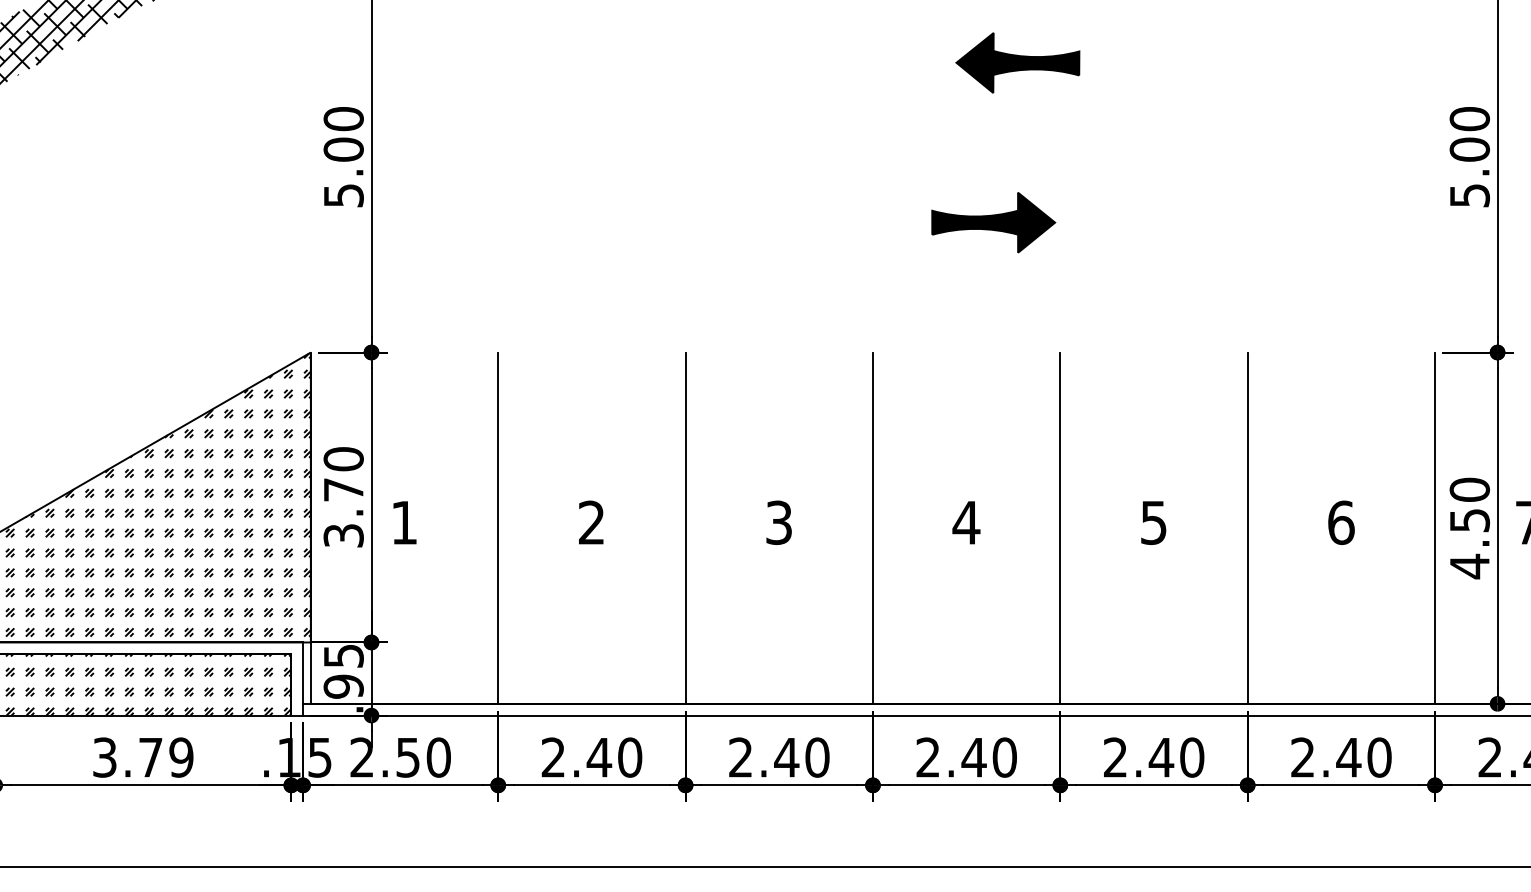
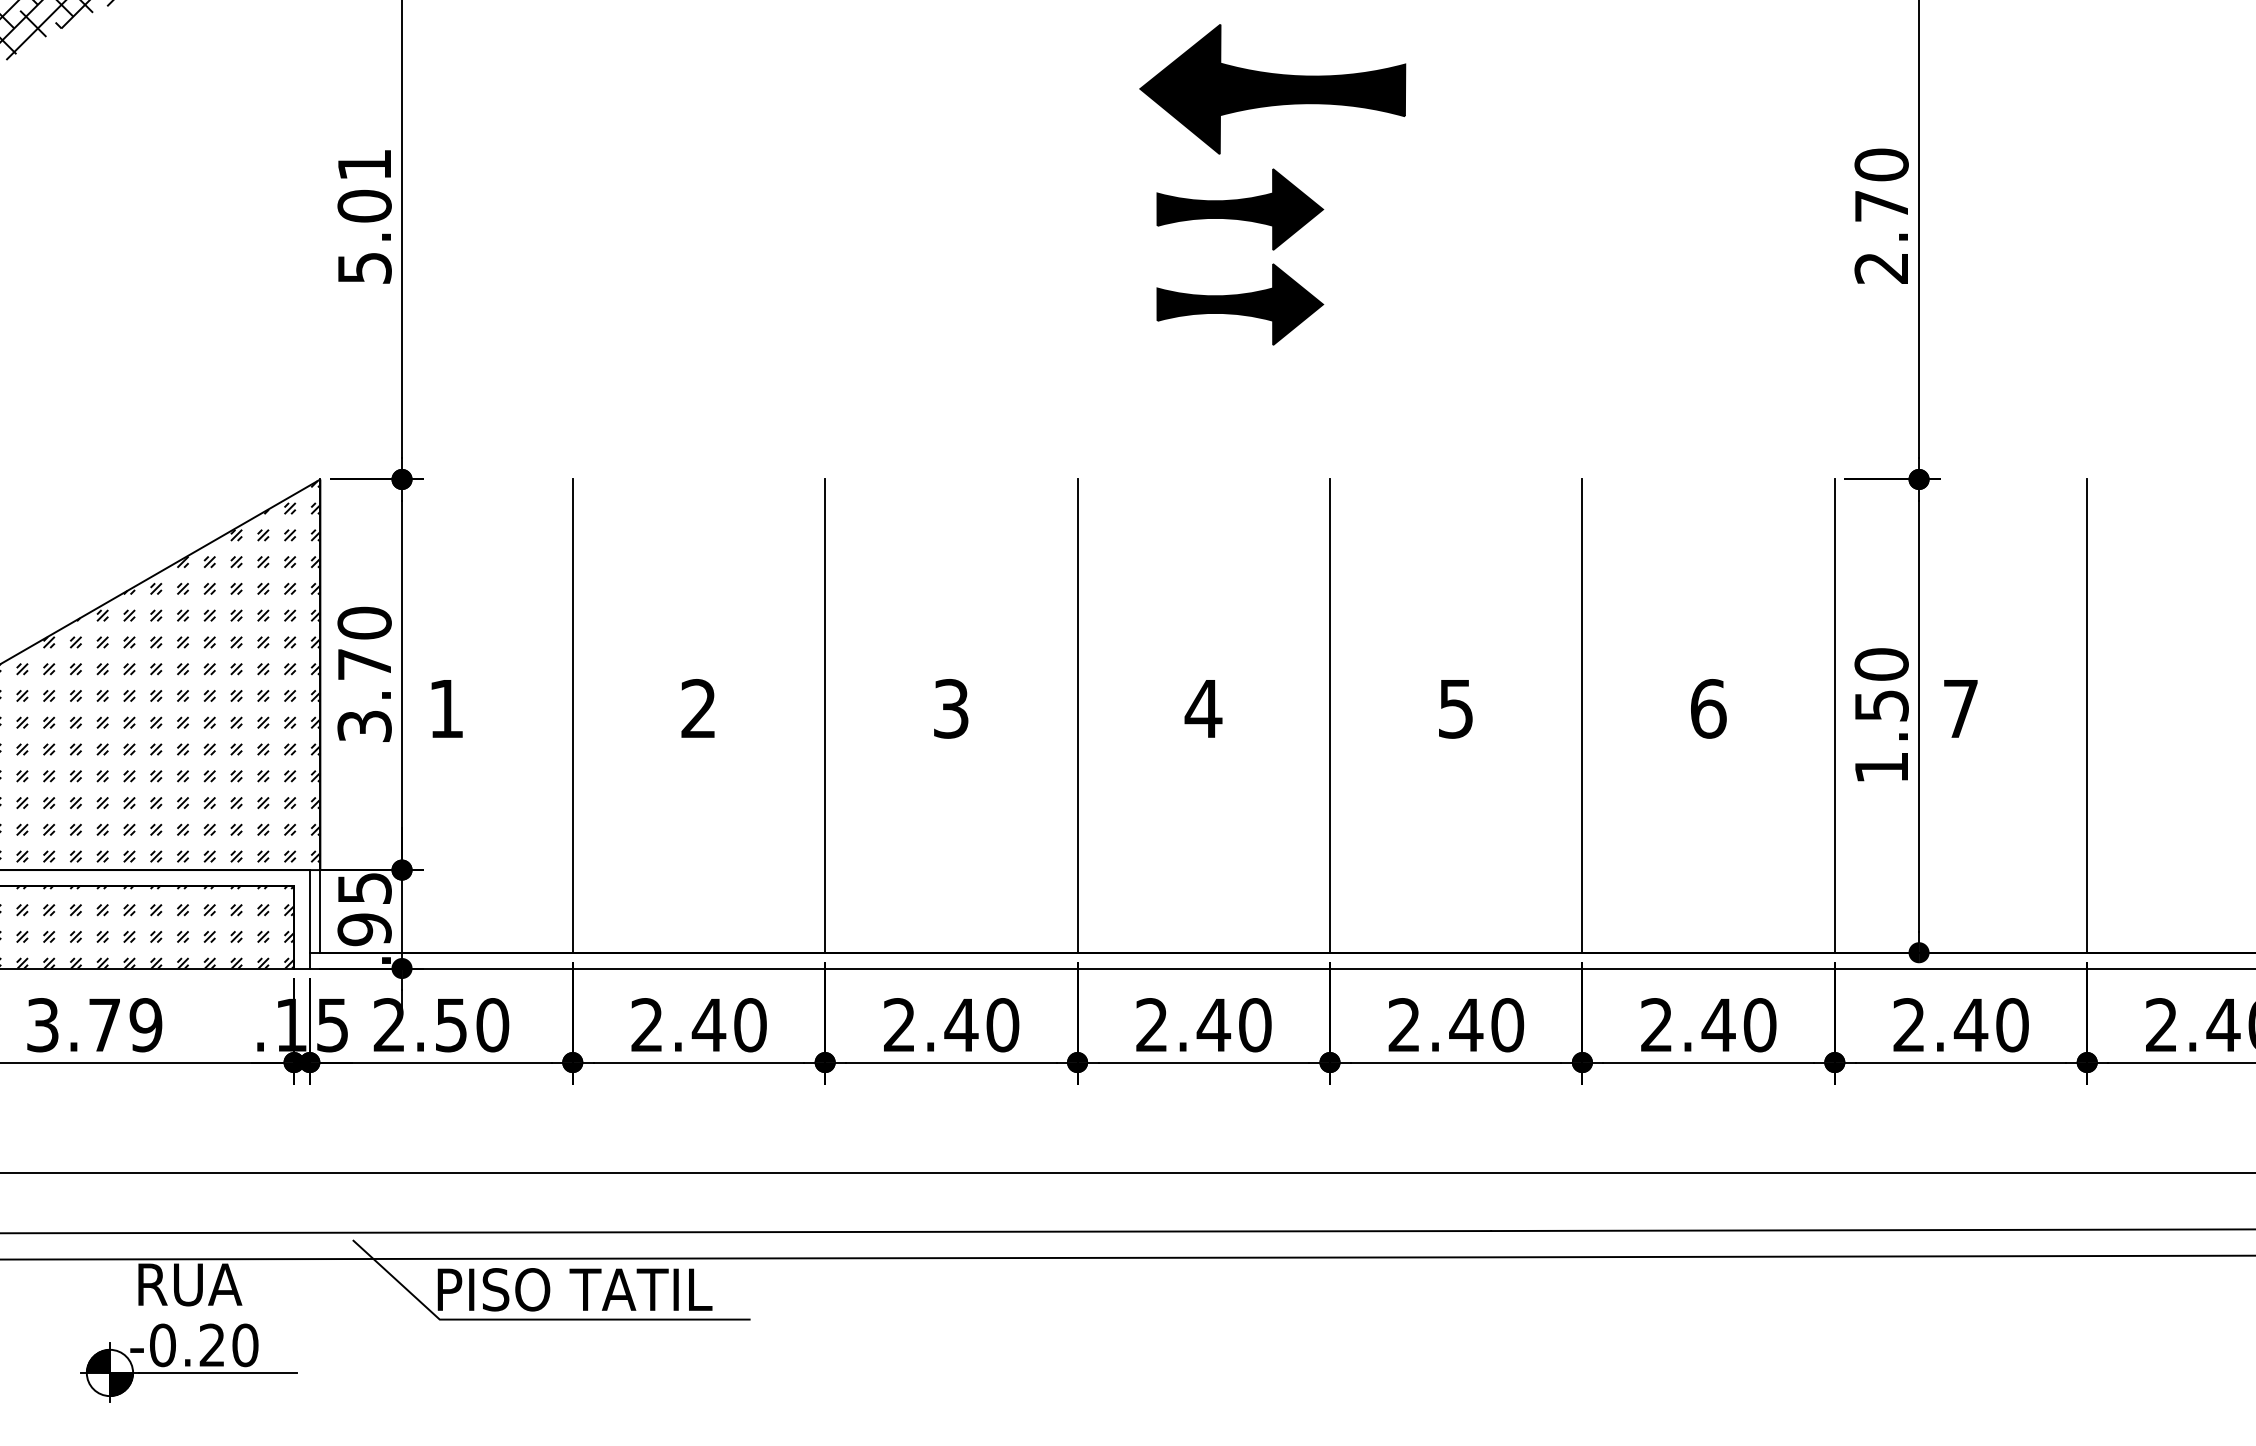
part: (1017, 63) -> (1272, 89), size x1.6
text: (343, 118) -> (364, 164), 5.00 -> 5.01
part: (993, 152) -> (1240, 209), added
text: (1469, 172) -> (1881, 236), 5.00 -> 2.70
text: (1469, 566) -> (1881, 767), 4.50 -> 1.50

